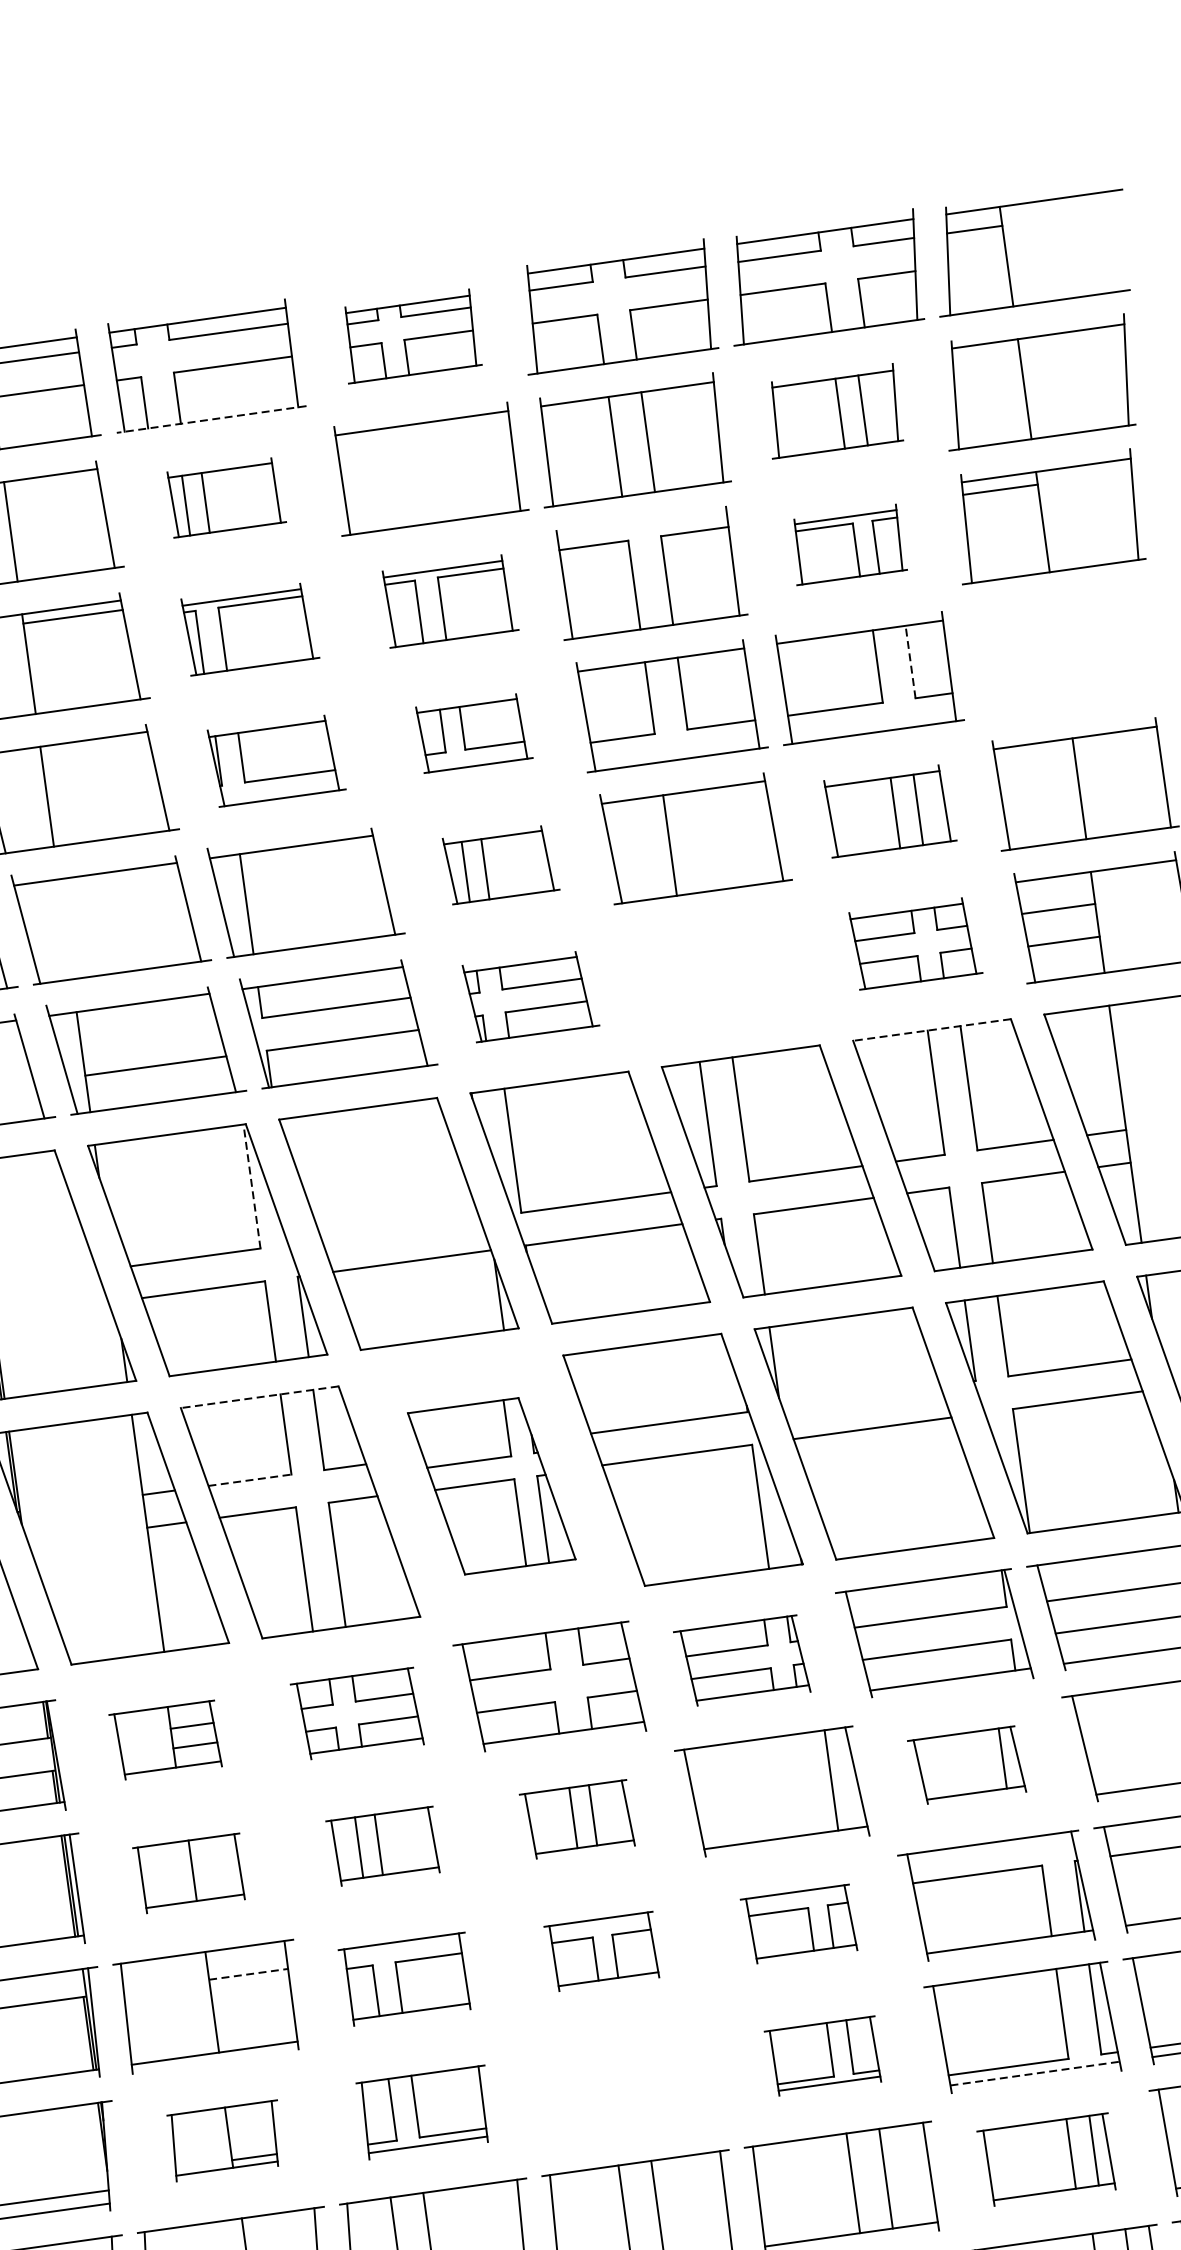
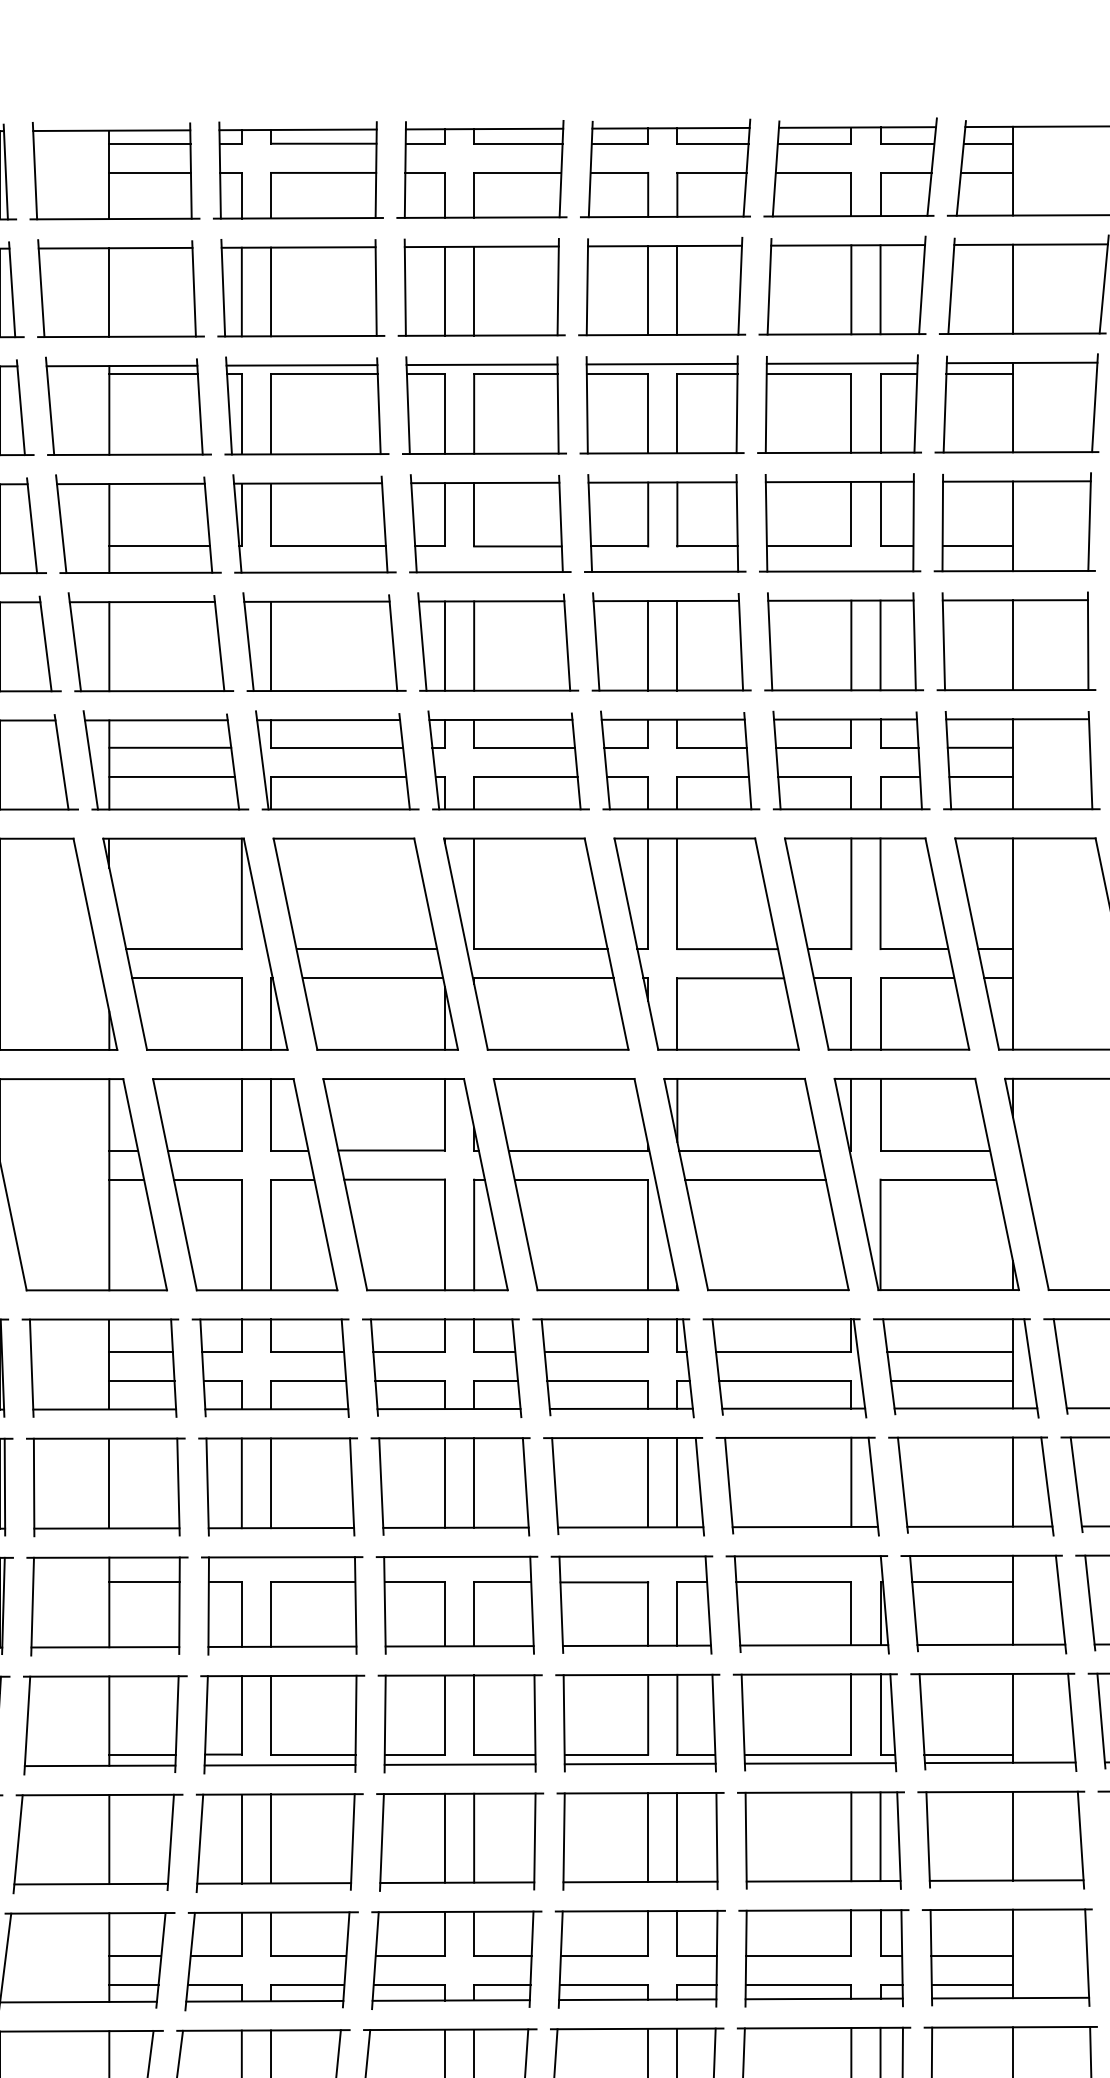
line: (977, 262) -> (986, 172), added
part: (409, 336) -> (481, 169), size x1.43
part: (832, 411) -> (842, 285), size x1.43
line: (211, 419) -> (298, 218), dashed -> solid
line: (420, 473) -> (474, 290), added
line: (386, 478) -> (444, 290), added
part: (225, 497) -> (301, 288), size x1.67
line: (641, 526) -> (661, 363), added
part: (847, 544) -> (839, 403), size x1.67
part: (449, 600) -> (484, 405), size x1.43
part: (249, 628) -> (306, 405), size x1.43
part: (1062, 650) -> (1014, 522), added
line: (910, 661) -> (880, 513), dashed -> solid
part: (474, 732) -> (490, 523), size x1.67
part: (276, 759) -> (314, 523), size x1.43
line: (106, 809) -> (159, 546), added
part: (888, 810) -> (843, 641), size x1.43
line: (702, 840) -> (677, 645), added
part: (501, 863) -> (498, 641), size x1.67
line: (65, 929) -> (109, 646), added
part: (915, 943) -> (851, 760), size x1.43
part: (723, 969) -> (680, 760), added
part: (530, 995) -> (508, 760), size x1.43
line: (931, 1030) -> (854, 838), dashed -> solid
line: (149, 1033) -> (170, 747), added
line: (251, 1186) -> (241, 893), dashed -> solid
line: (400, 1229) -> (366, 949), added
line: (861, 1396) -> (749, 1150), added
line: (258, 1397) -> (222, 1079), dashed -> solid
line: (249, 1480) -> (204, 1150), dashed -> solid
part: (491, 1486) -> (415, 1184), size x1.43
part: (742, 1662) -> (613, 1368), size x1.43
part: (357, 1713) -> (270, 1367), size x1.43
part: (166, 1739) -> (100, 1367), size x1.67
part: (966, 1766) -> (797, 1486), size x1.67
line: (799, 1784) -> (648, 1482), added
part: (577, 1819) -> (450, 1486), size x1.67
part: (383, 1846) -> (277, 1486), size x1.67
part: (190, 1873) -> (105, 1487), size x1.67
part: (798, 1924) -> (631, 1604), size x1.67
part: (602, 1951) -> (456, 1604), size x1.67
line: (248, 1974) -> (144, 1582), dashed -> solid
part: (407, 1979) -> (282, 1605), size x1.43
part: (823, 2055) -> (637, 1722), size x1.67
line: (1035, 2073) -> (820, 1763), dashed -> solid
part: (623, 2084) -> (459, 1723), added
part: (425, 2112) -> (282, 1724), size x1.43
part: (226, 2140) -> (105, 1725), size x1.67
part: (1047, 2160) -> (820, 1840), size x1.43

